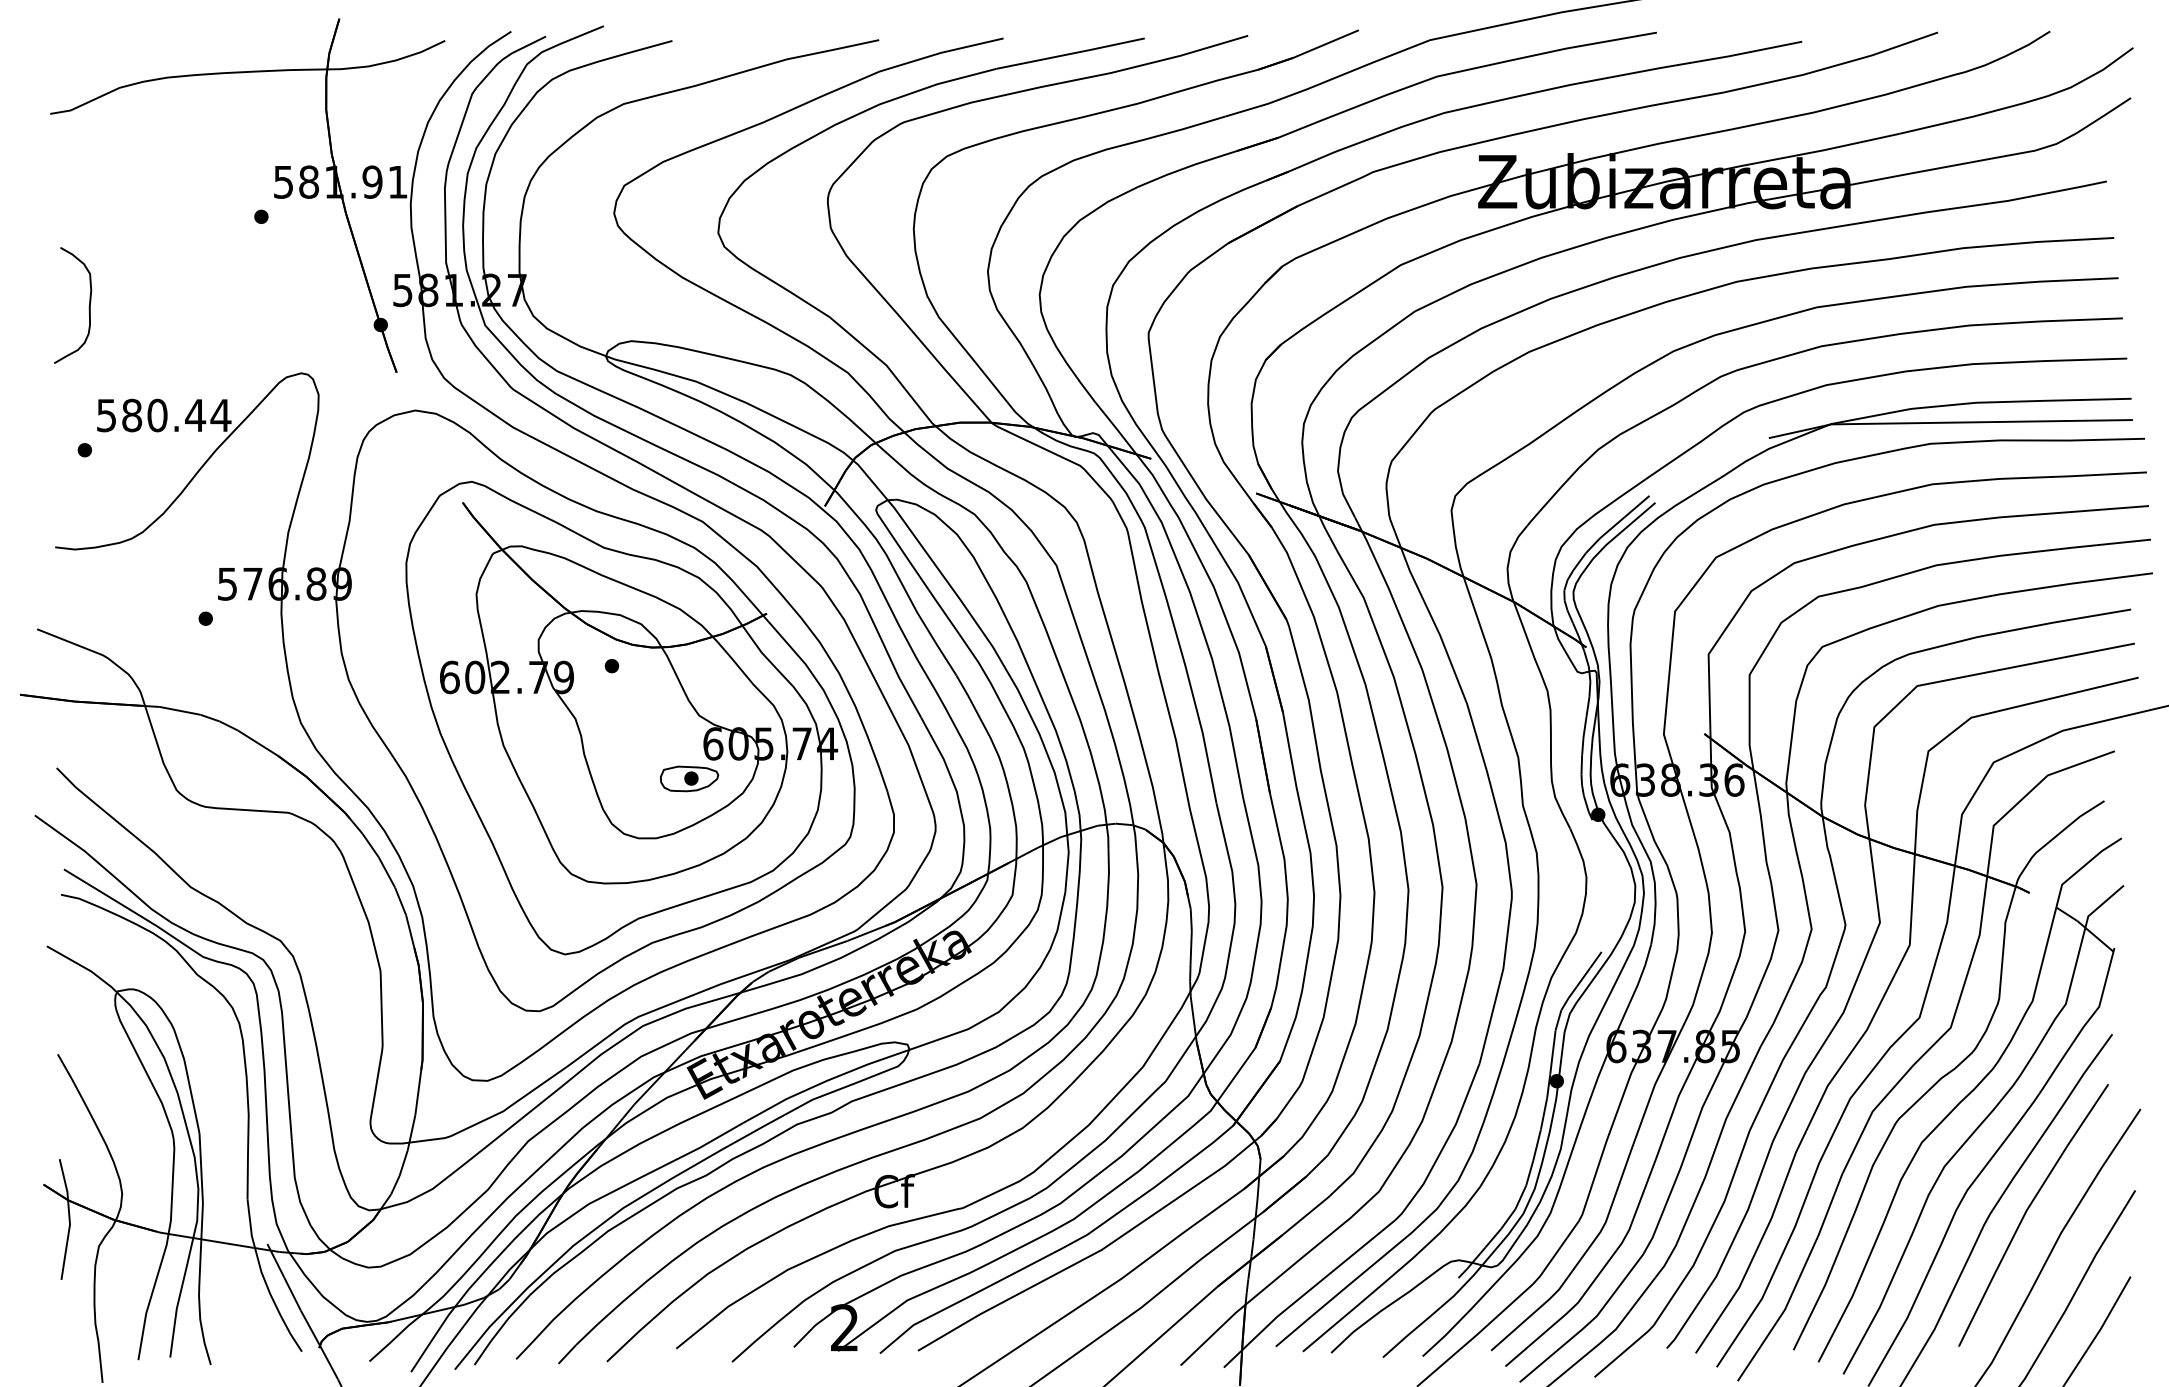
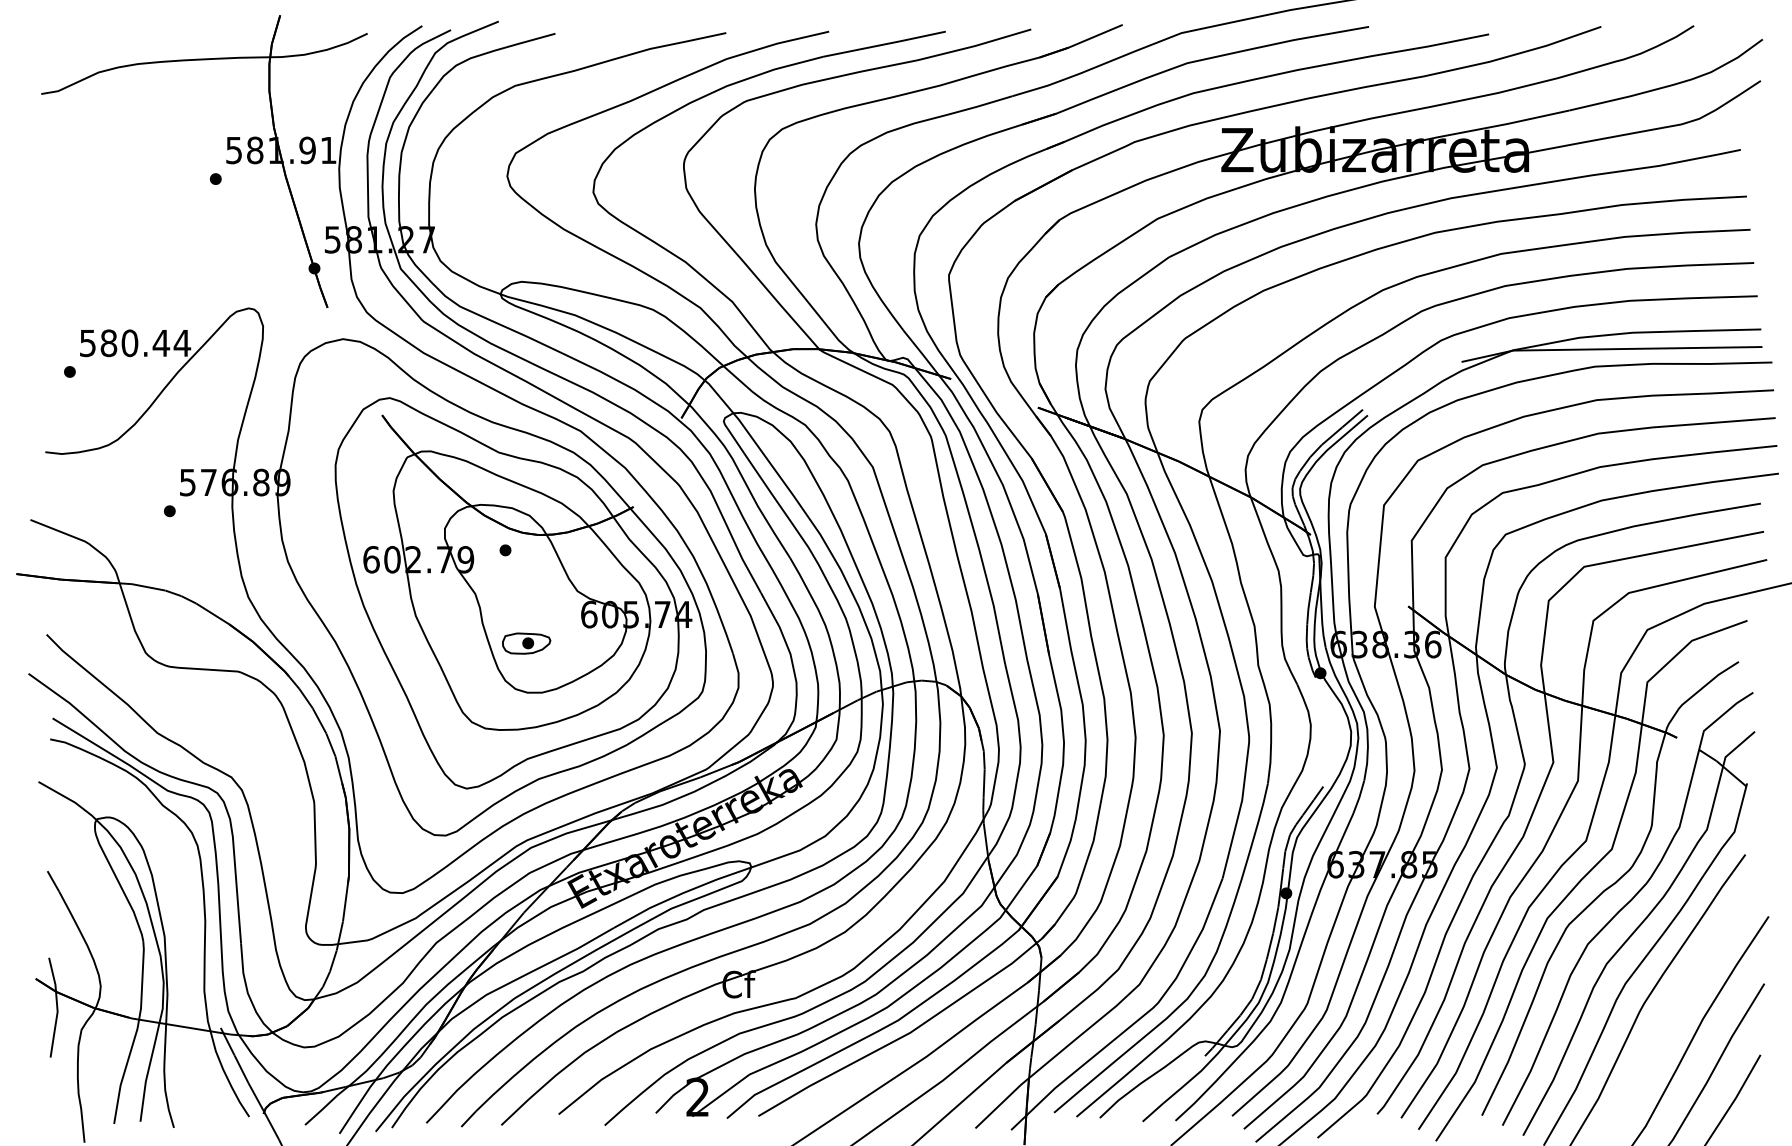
curve: (88, 306) -> (72, 253), removed
part: (689, 778) -> (526, 643), moved
line: (2027, 1211) -> (1675, 1001), removed

